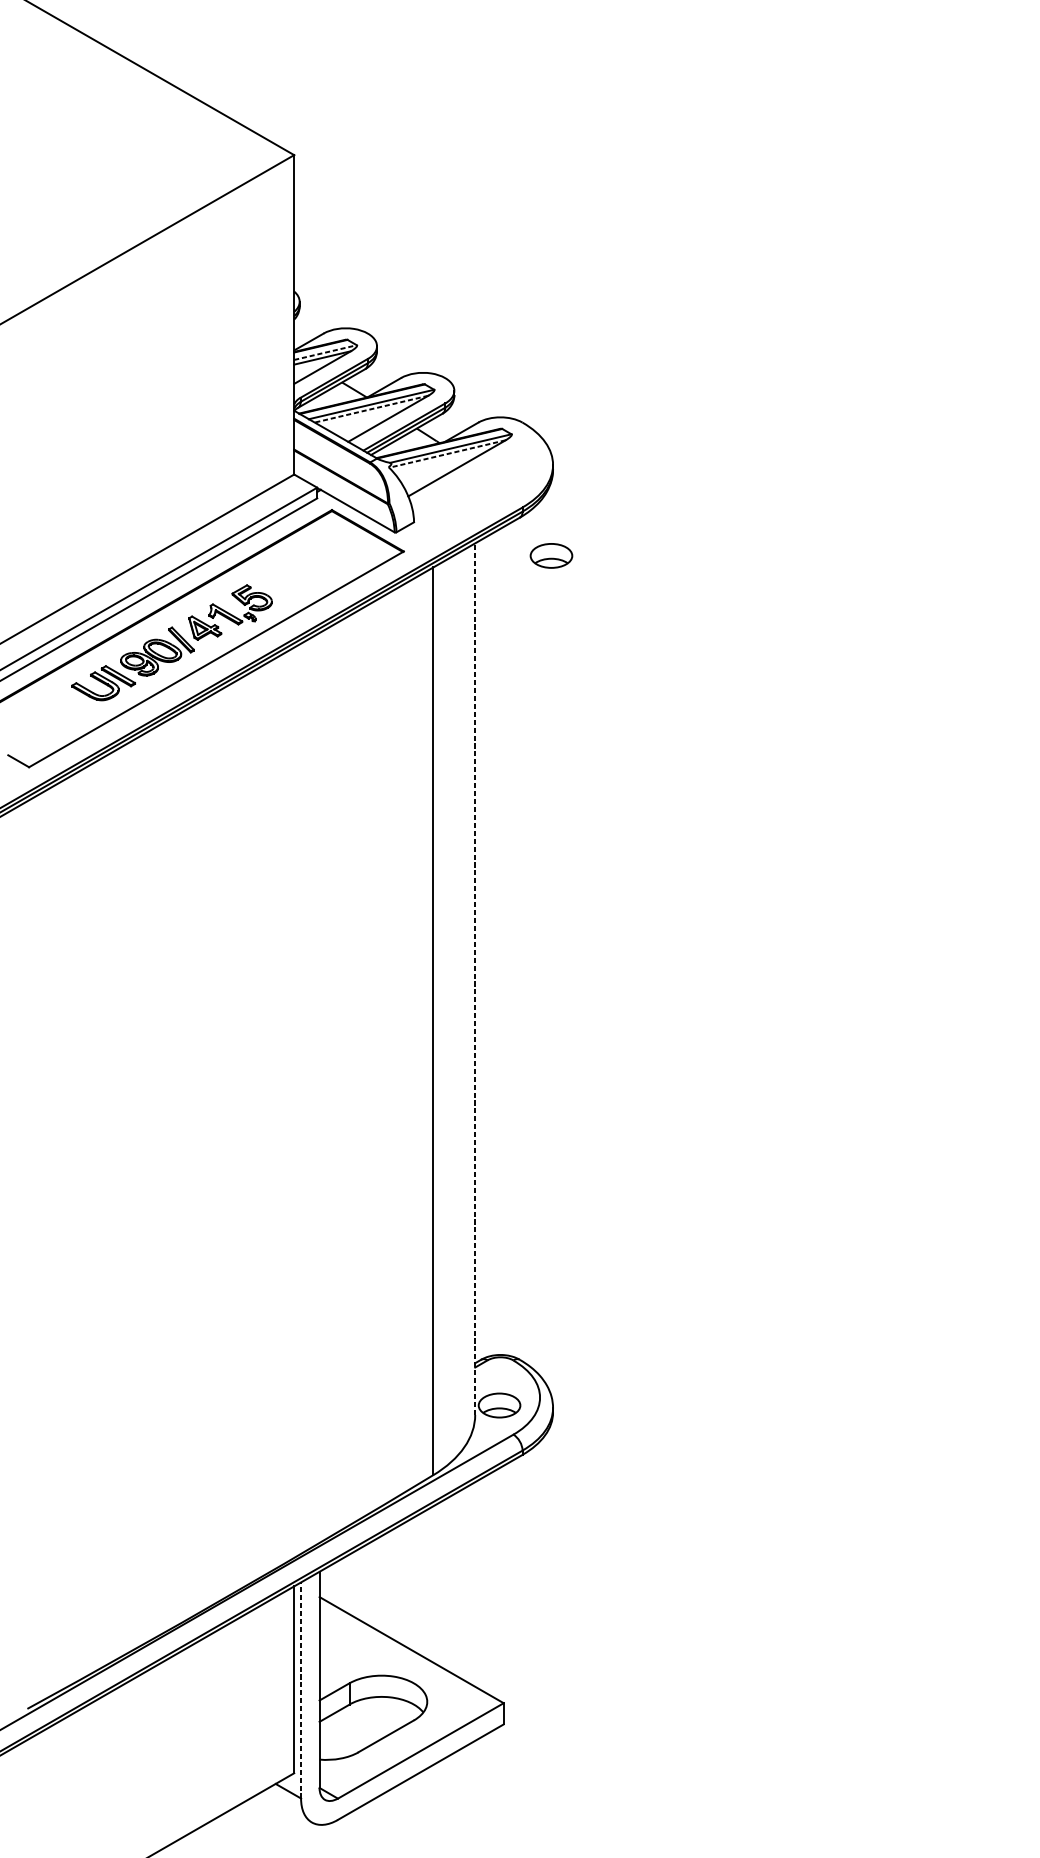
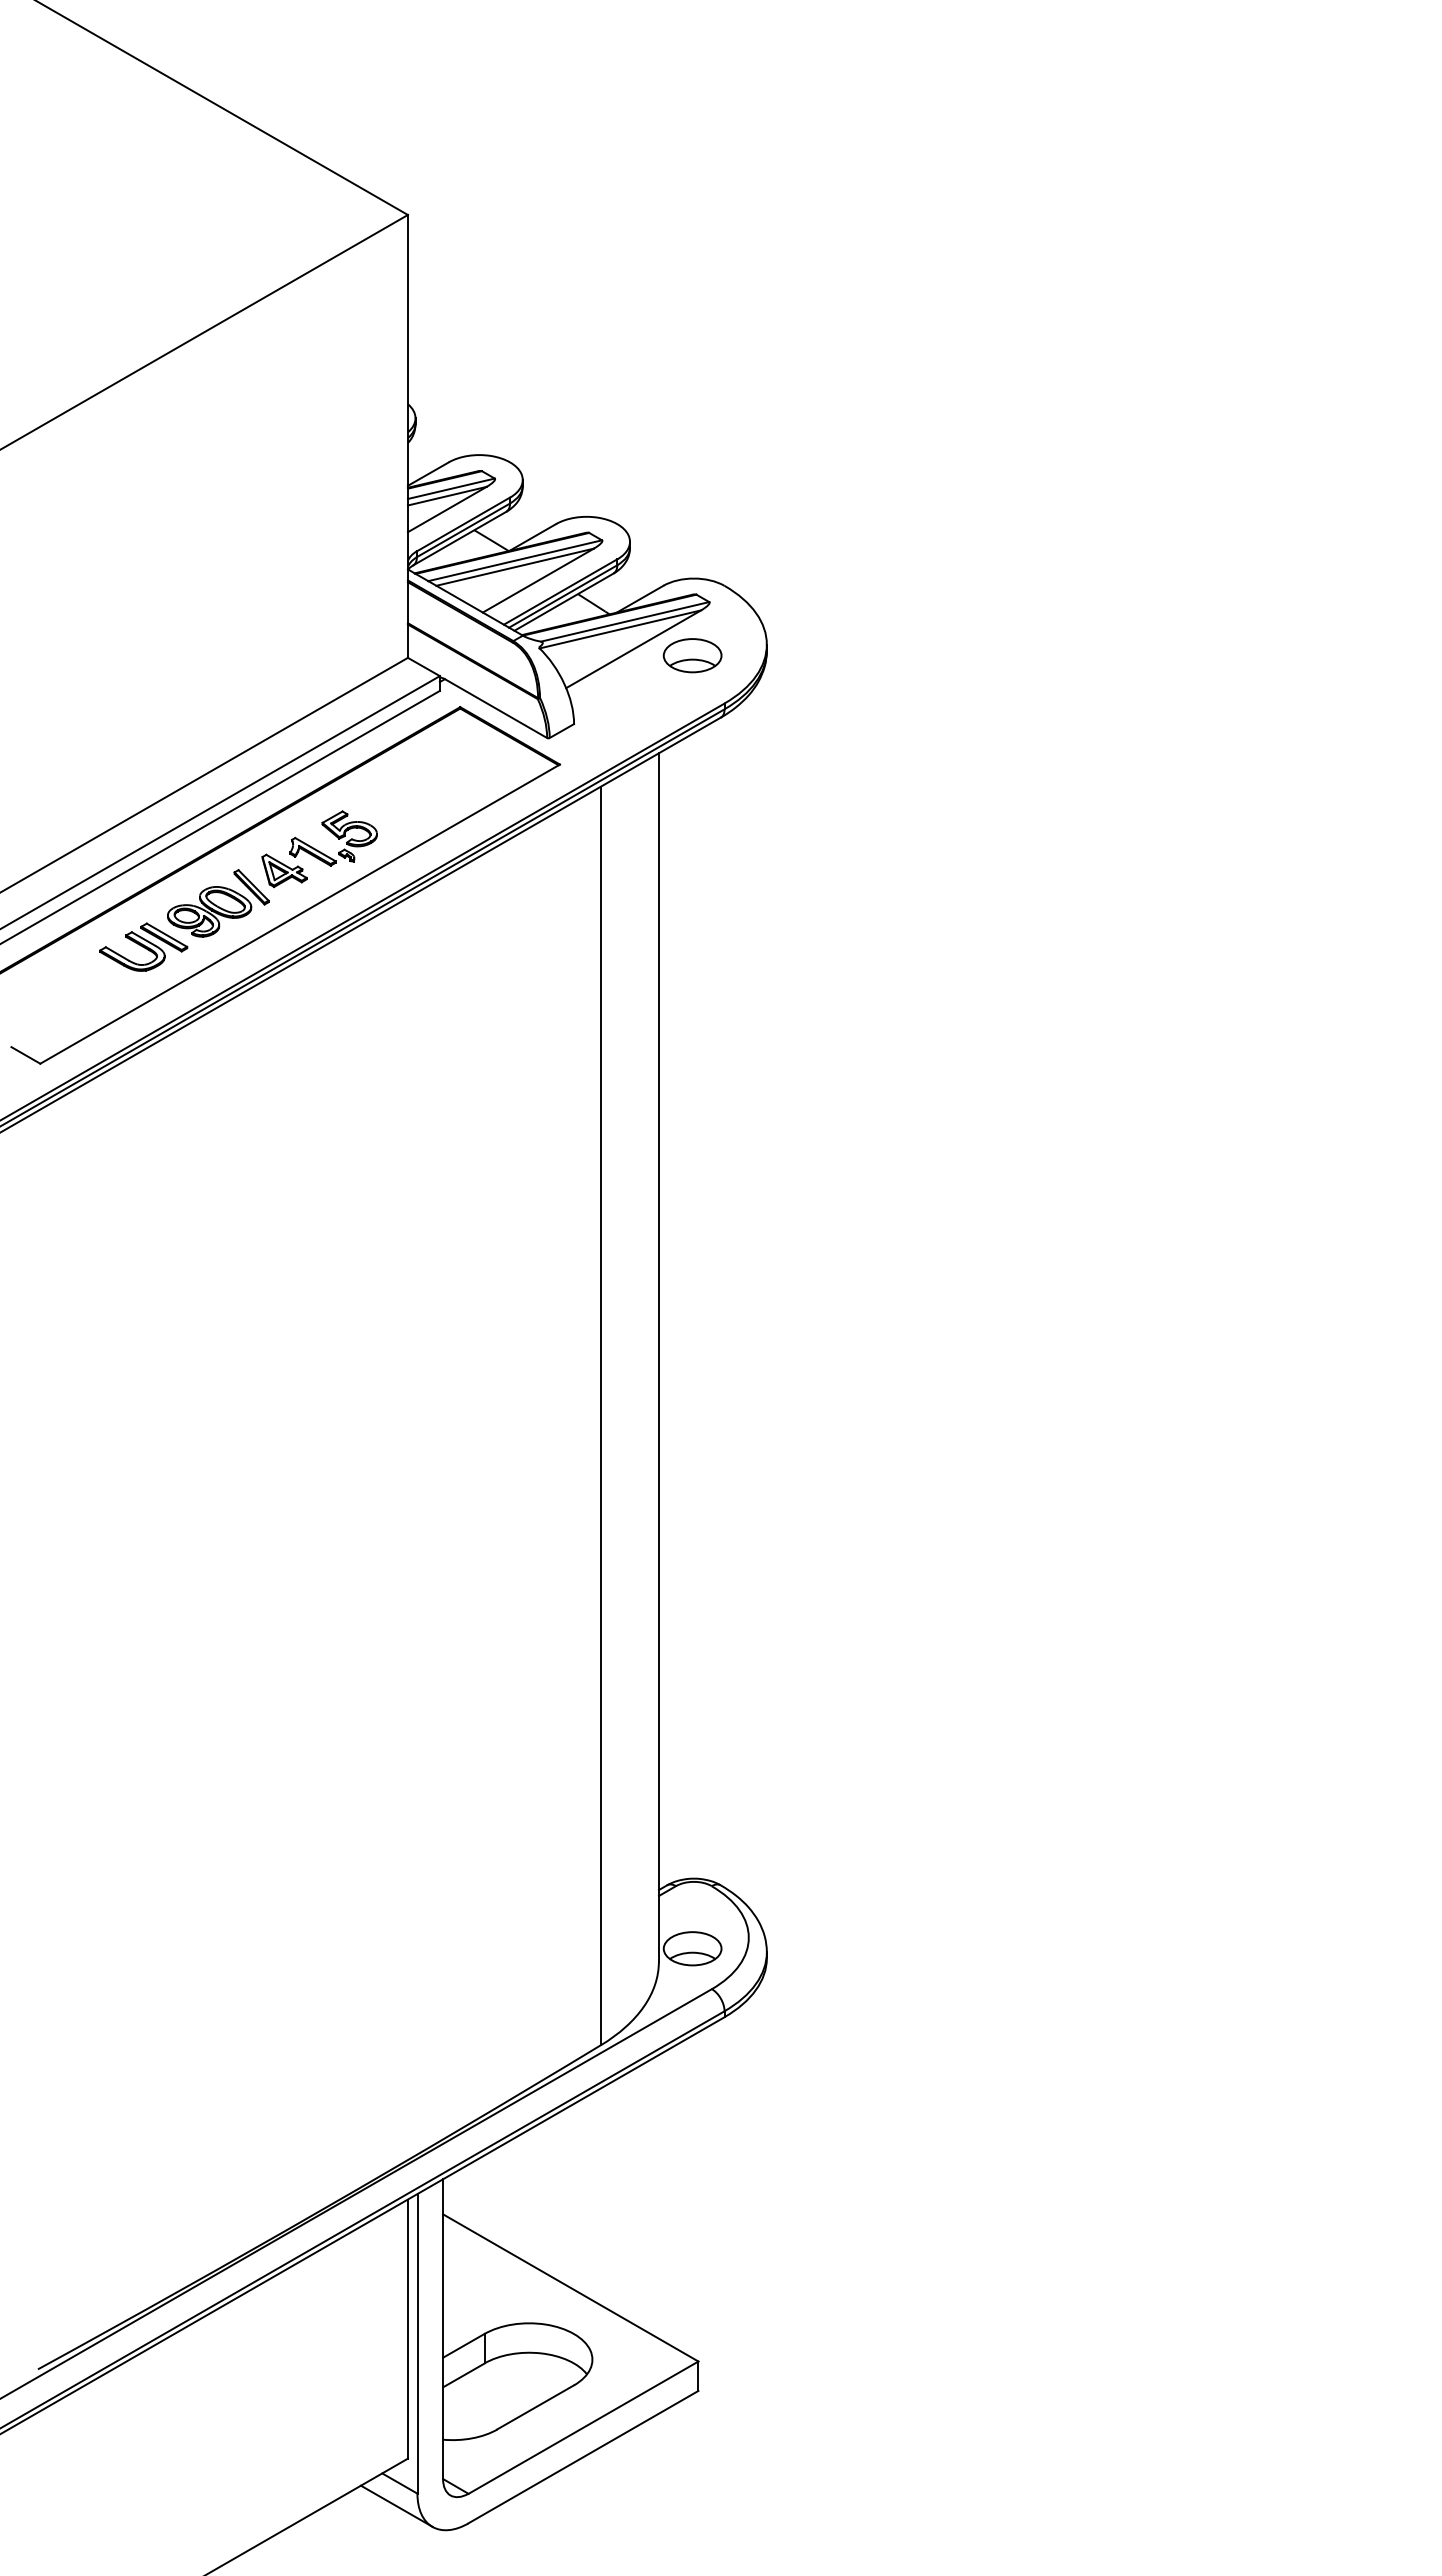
line: (325, 352) -> (451, 488), dashed -> solid
line: (371, 409) -> (515, 567), dashed -> solid
line: (446, 454) -> (619, 629), dashed -> solid
part: (551, 555) -> (692, 655), moved
line: (474, 979) -> (658, 1357), dashed -> solid
line: (301, 1690) -> (417, 2343), dashed -> solid
line: (285, 1807) -> (396, 2505), added

